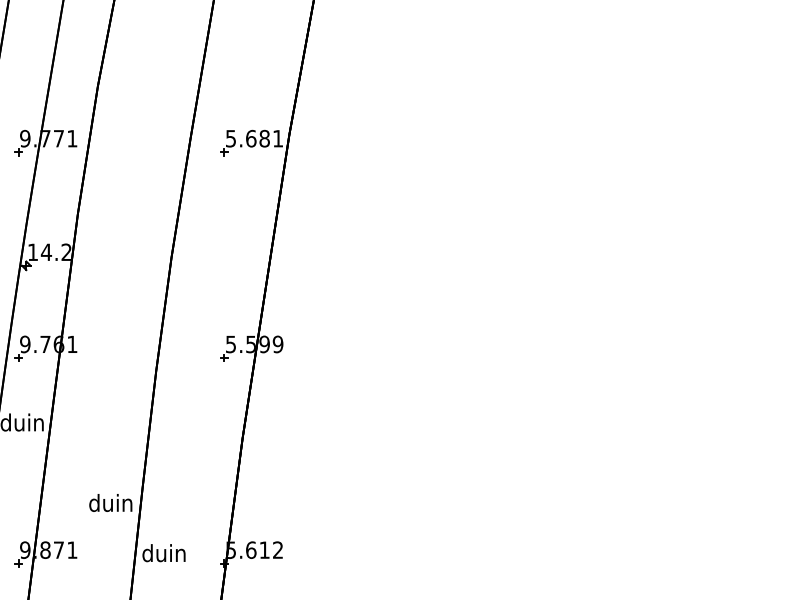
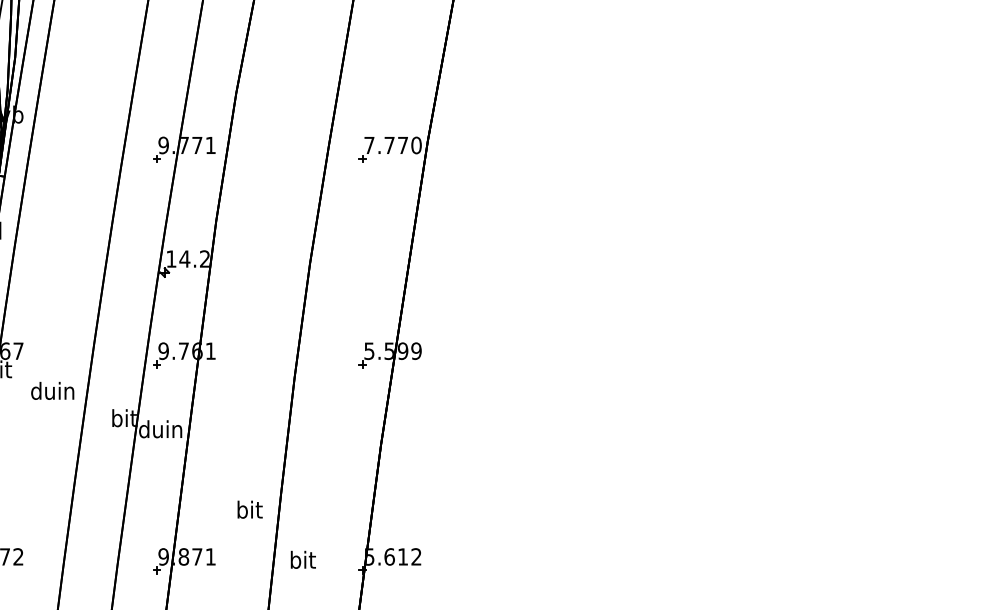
text: (254, 138) -> (392, 145), 5.681 -> 7.770
text: (110, 502) -> (248, 509), duin -> bit
text: (163, 552) -> (301, 559), duin -> bit

